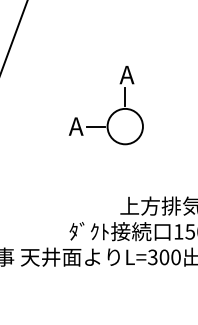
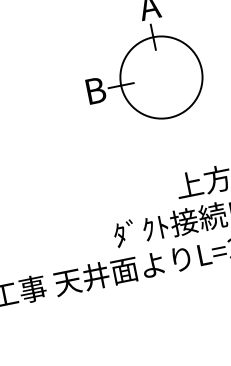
text: (75, 126) -> (93, 91), A -> B
circle: (124, 126) -> (160, 77), size x1.67

